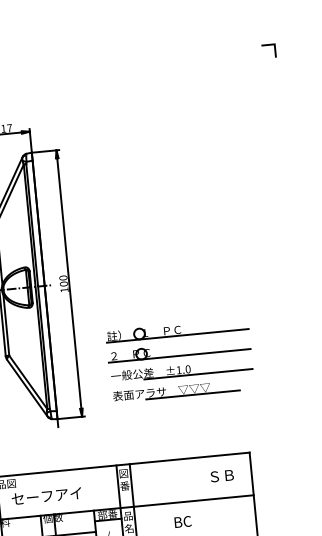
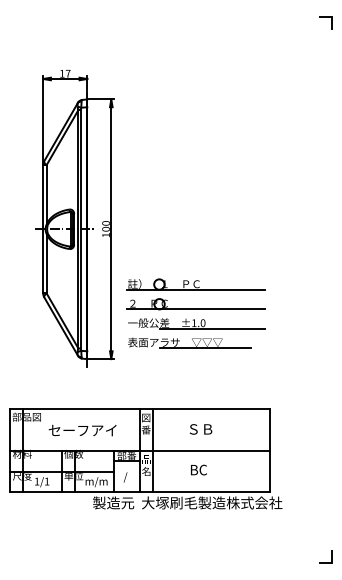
part: (179, 360) -> (195, 313), moved
text: (221, 476) -> (200, 429), moved
text: (46, 496) -> (82, 430), moved

